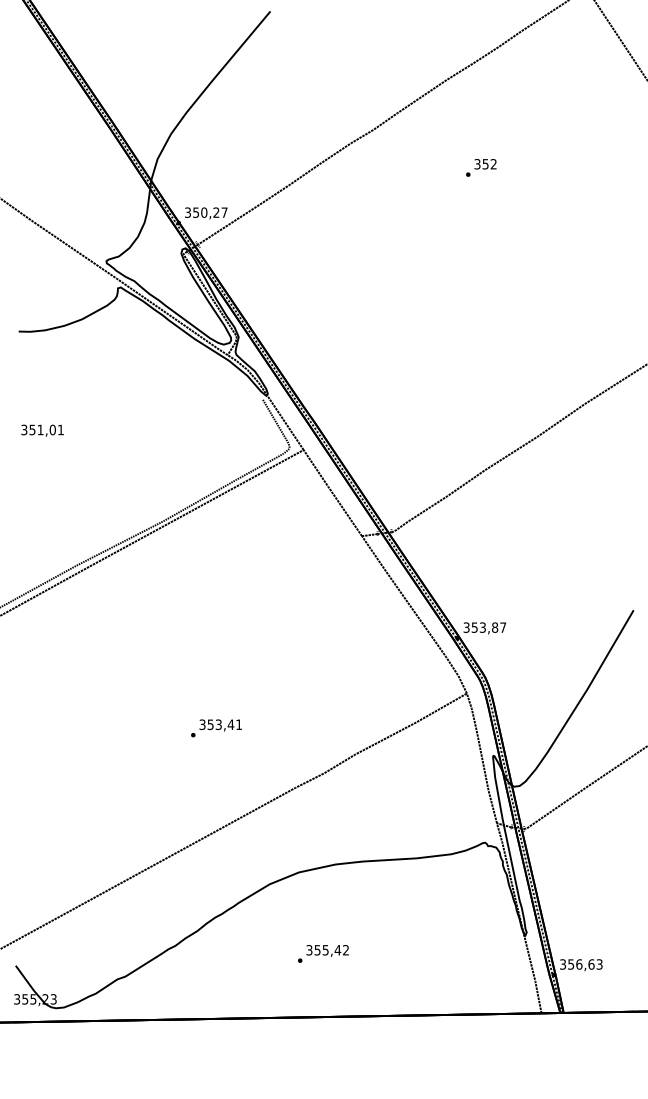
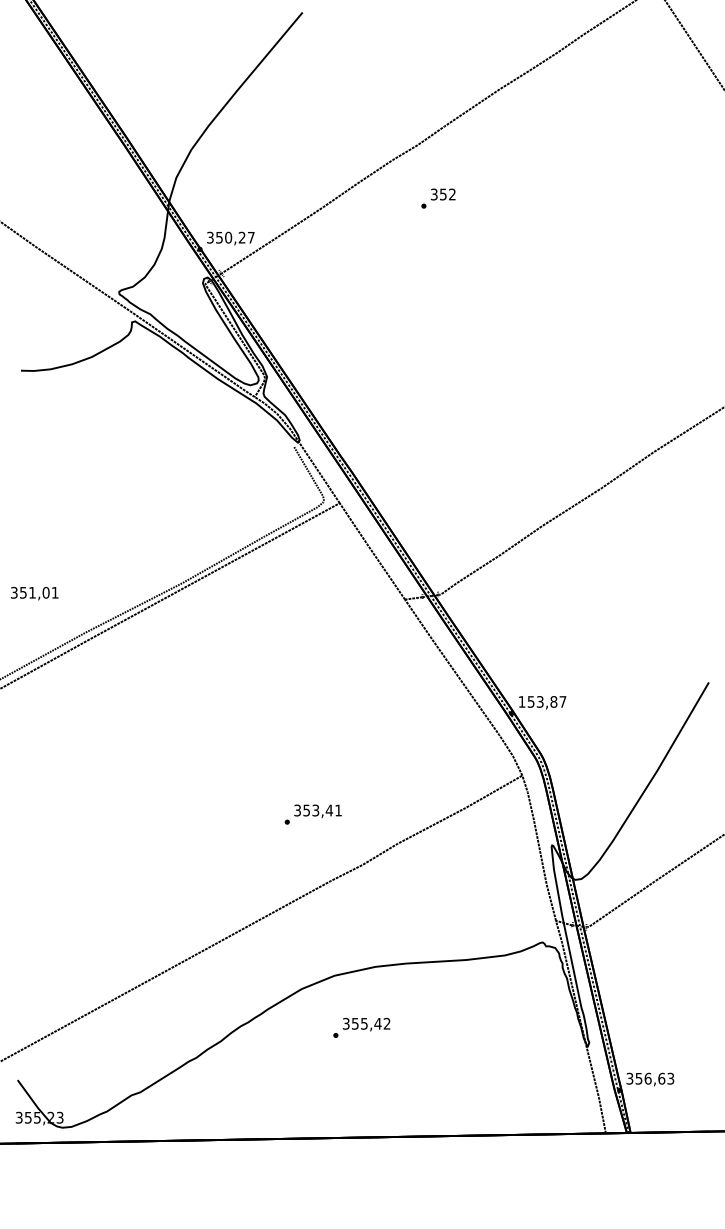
text: (481, 167) -> (438, 198), moved
text: (42, 430) -> (34, 593), moved
text: (466, 627) -> (521, 701), 353,87 -> 153,87
text: (215, 728) -> (312, 814), moved
text: (323, 953) -> (361, 1027), moved

